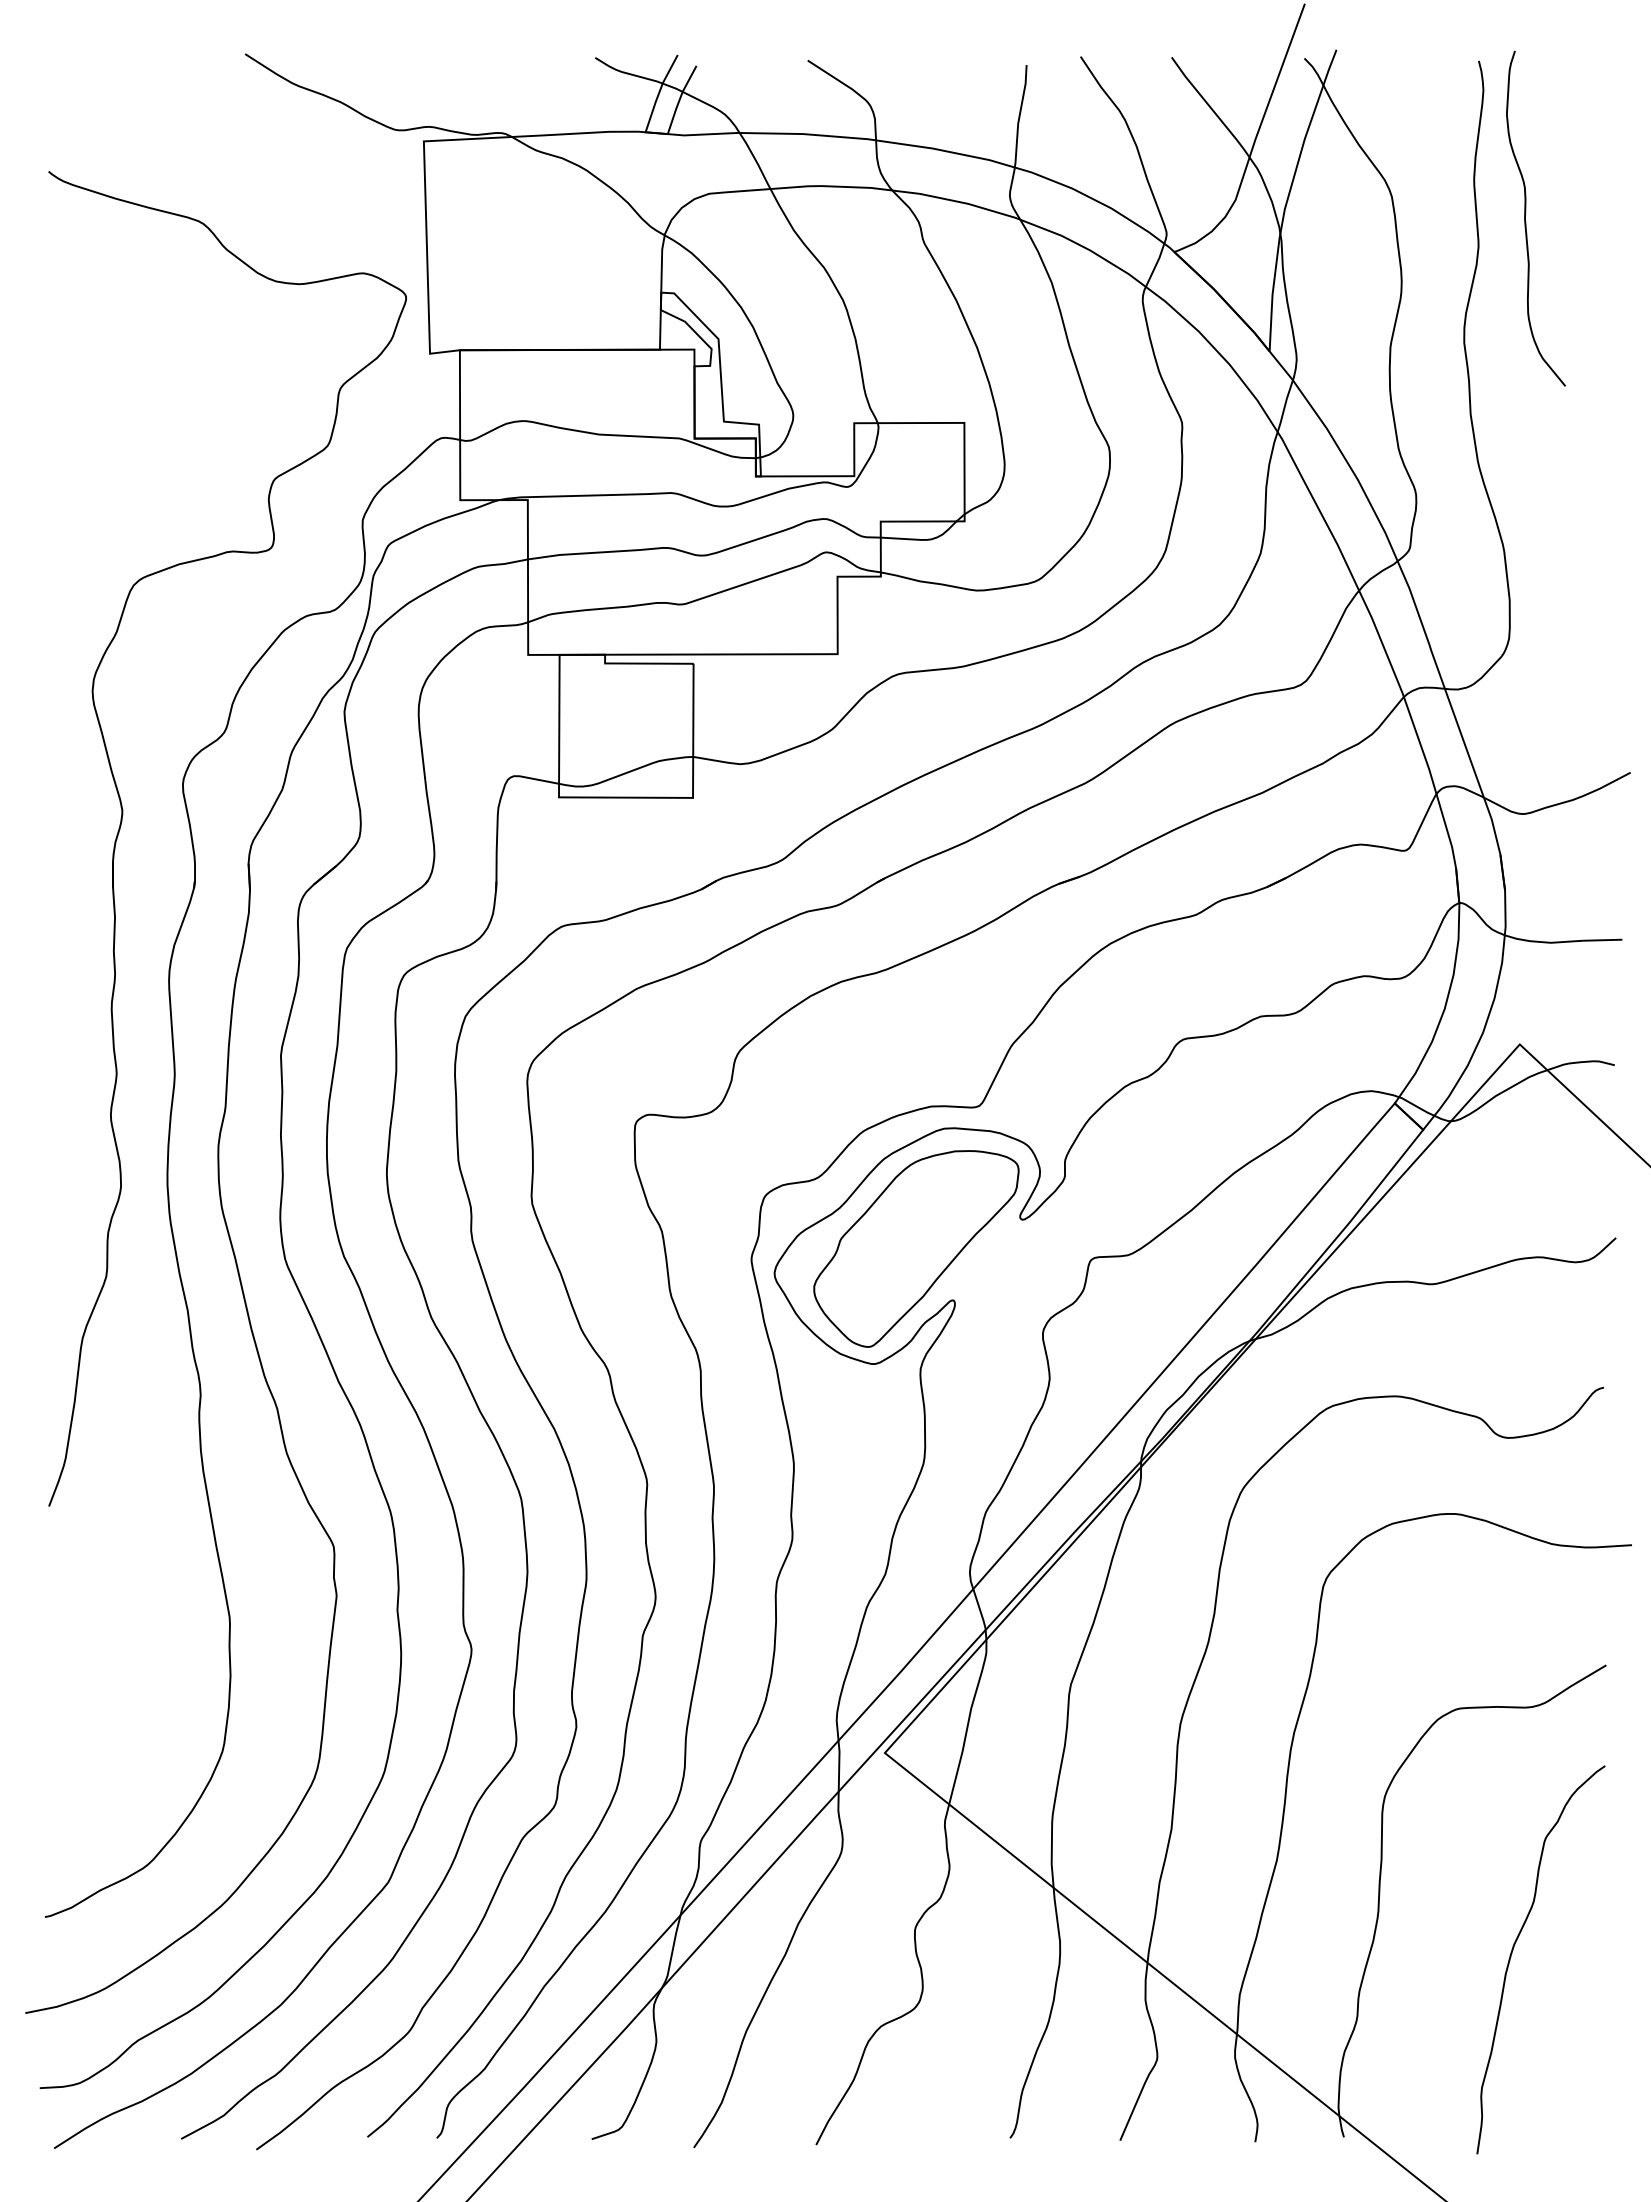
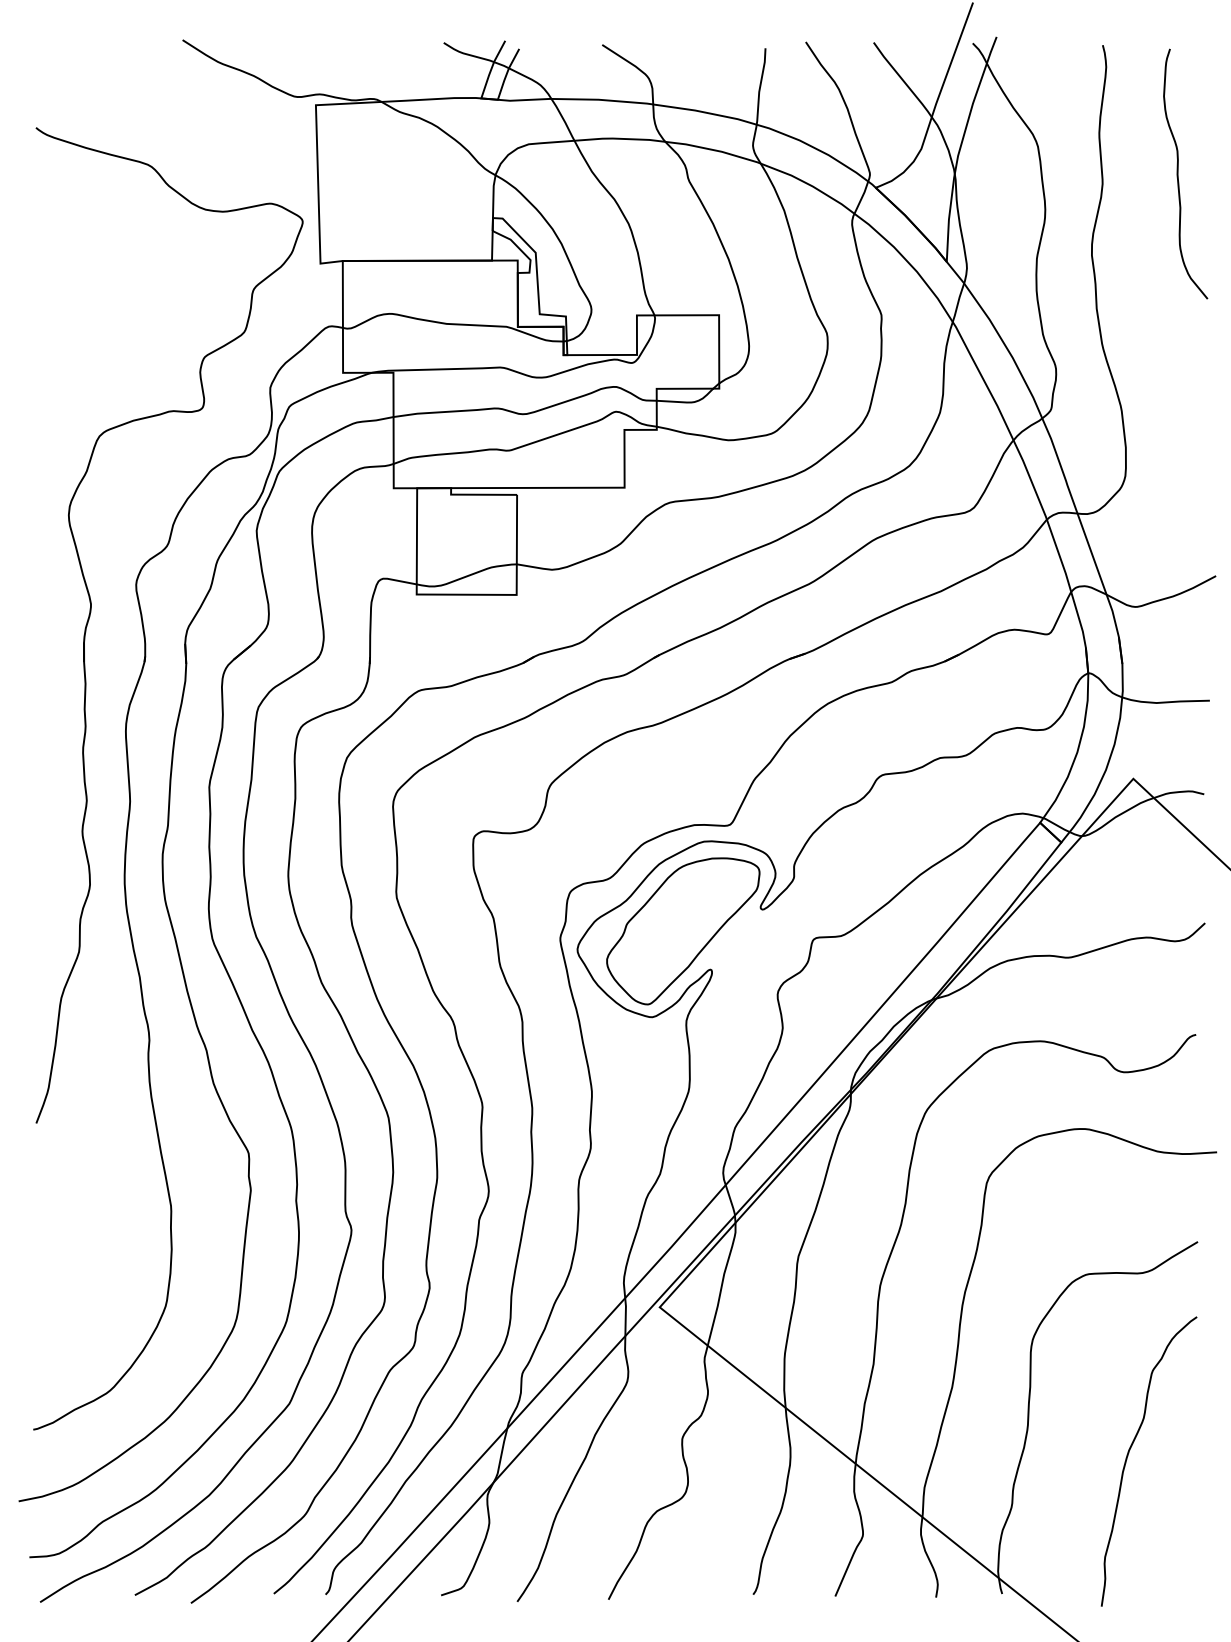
curve: (1526, 221) -> (1178, 176), moved

